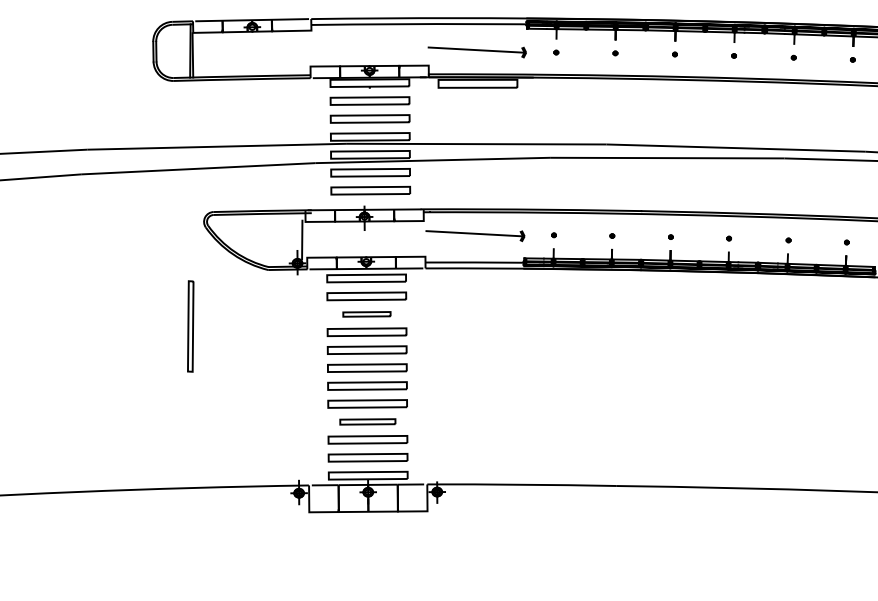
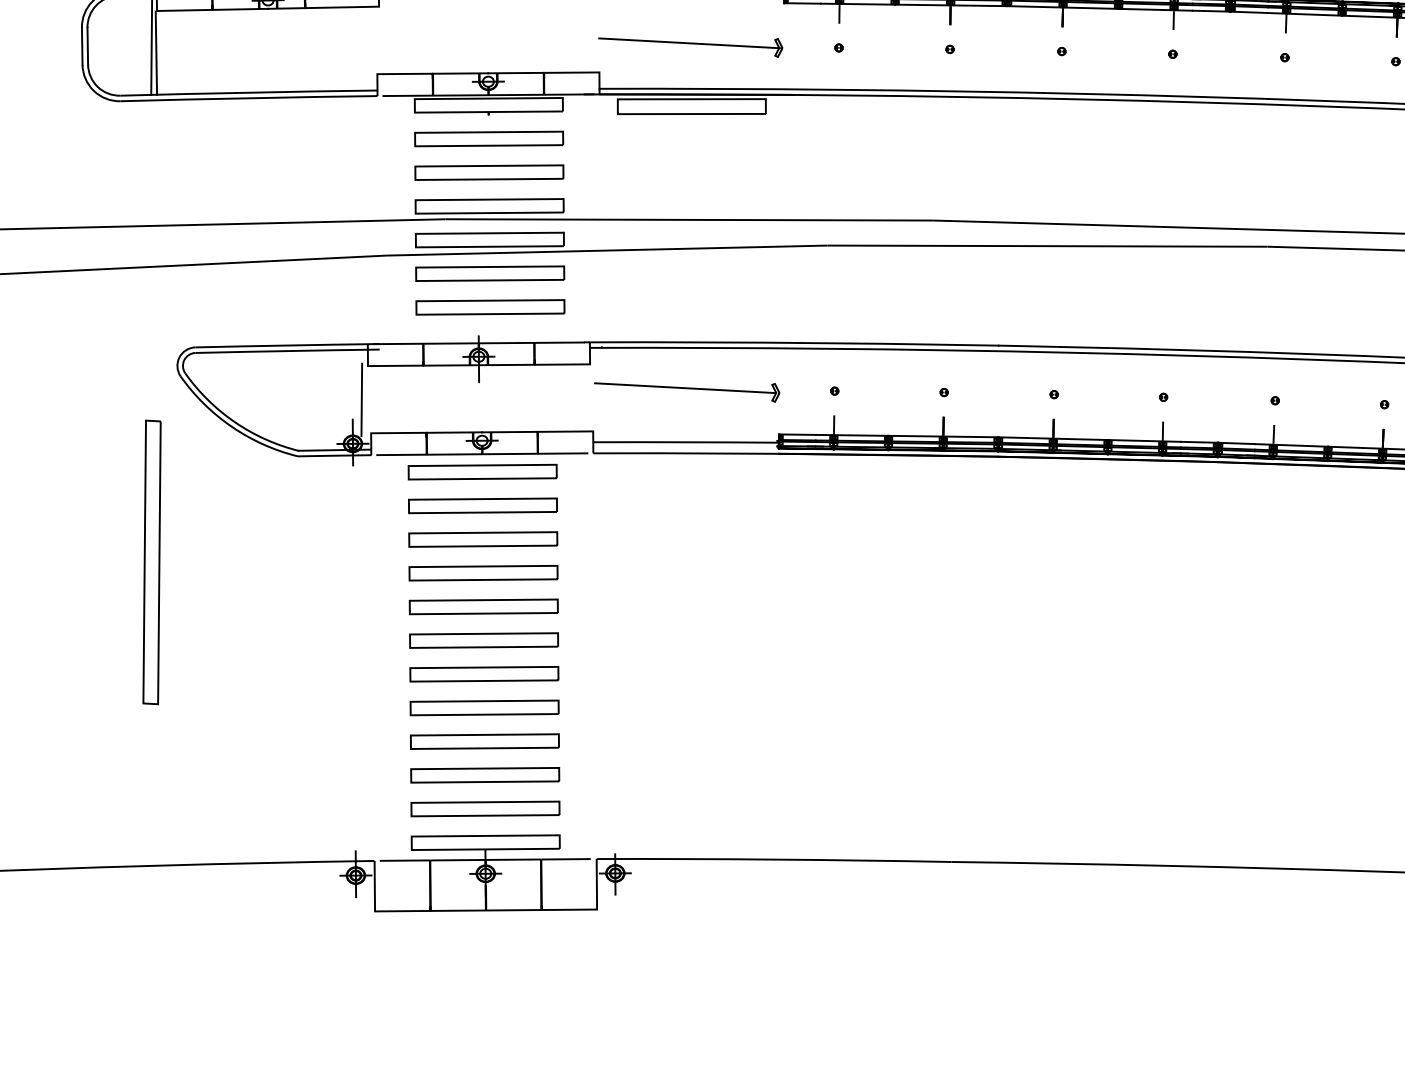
part: (366, 314) -> (482, 539), size x1.67
part: (190, 326) -> (151, 562), size x1.67
part: (367, 421) -> (484, 740), size x1.43

